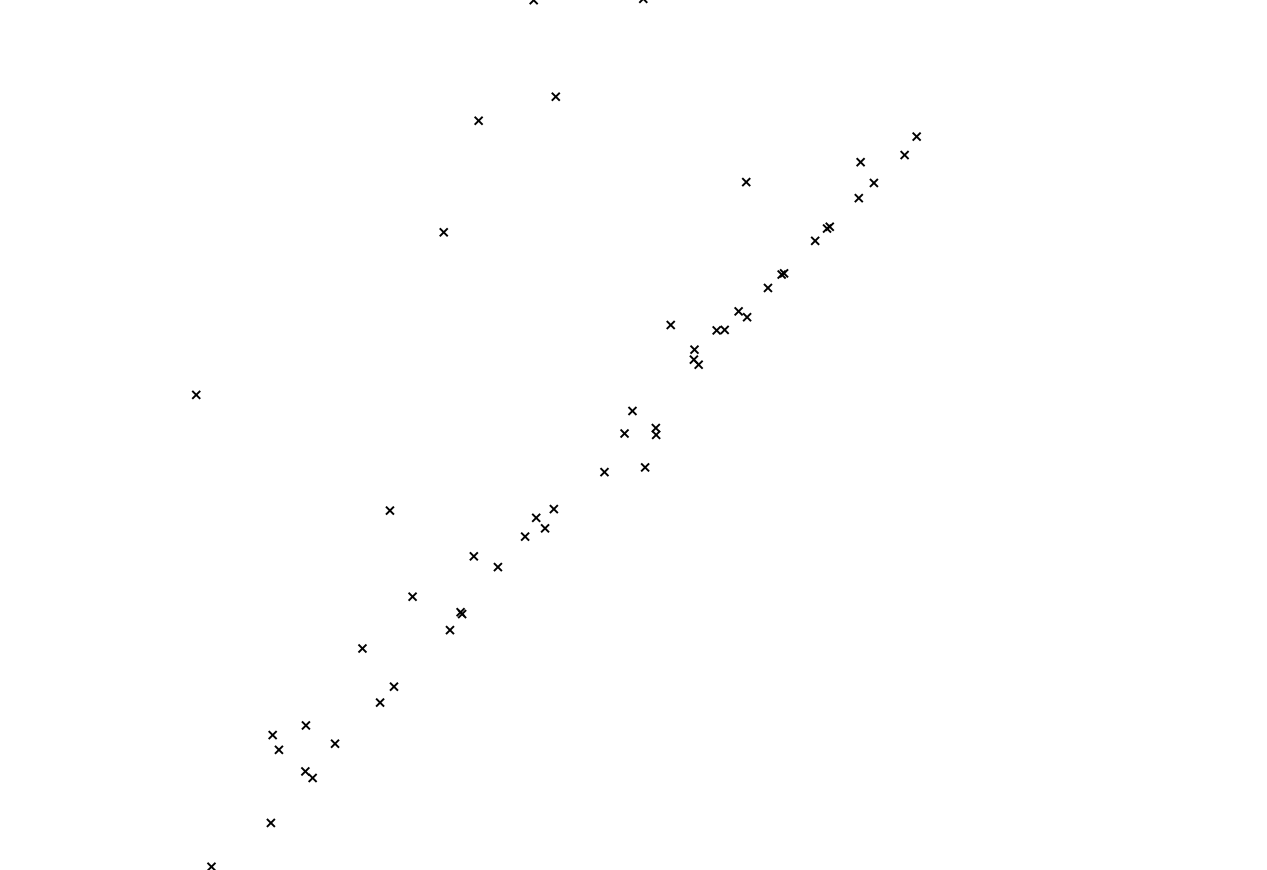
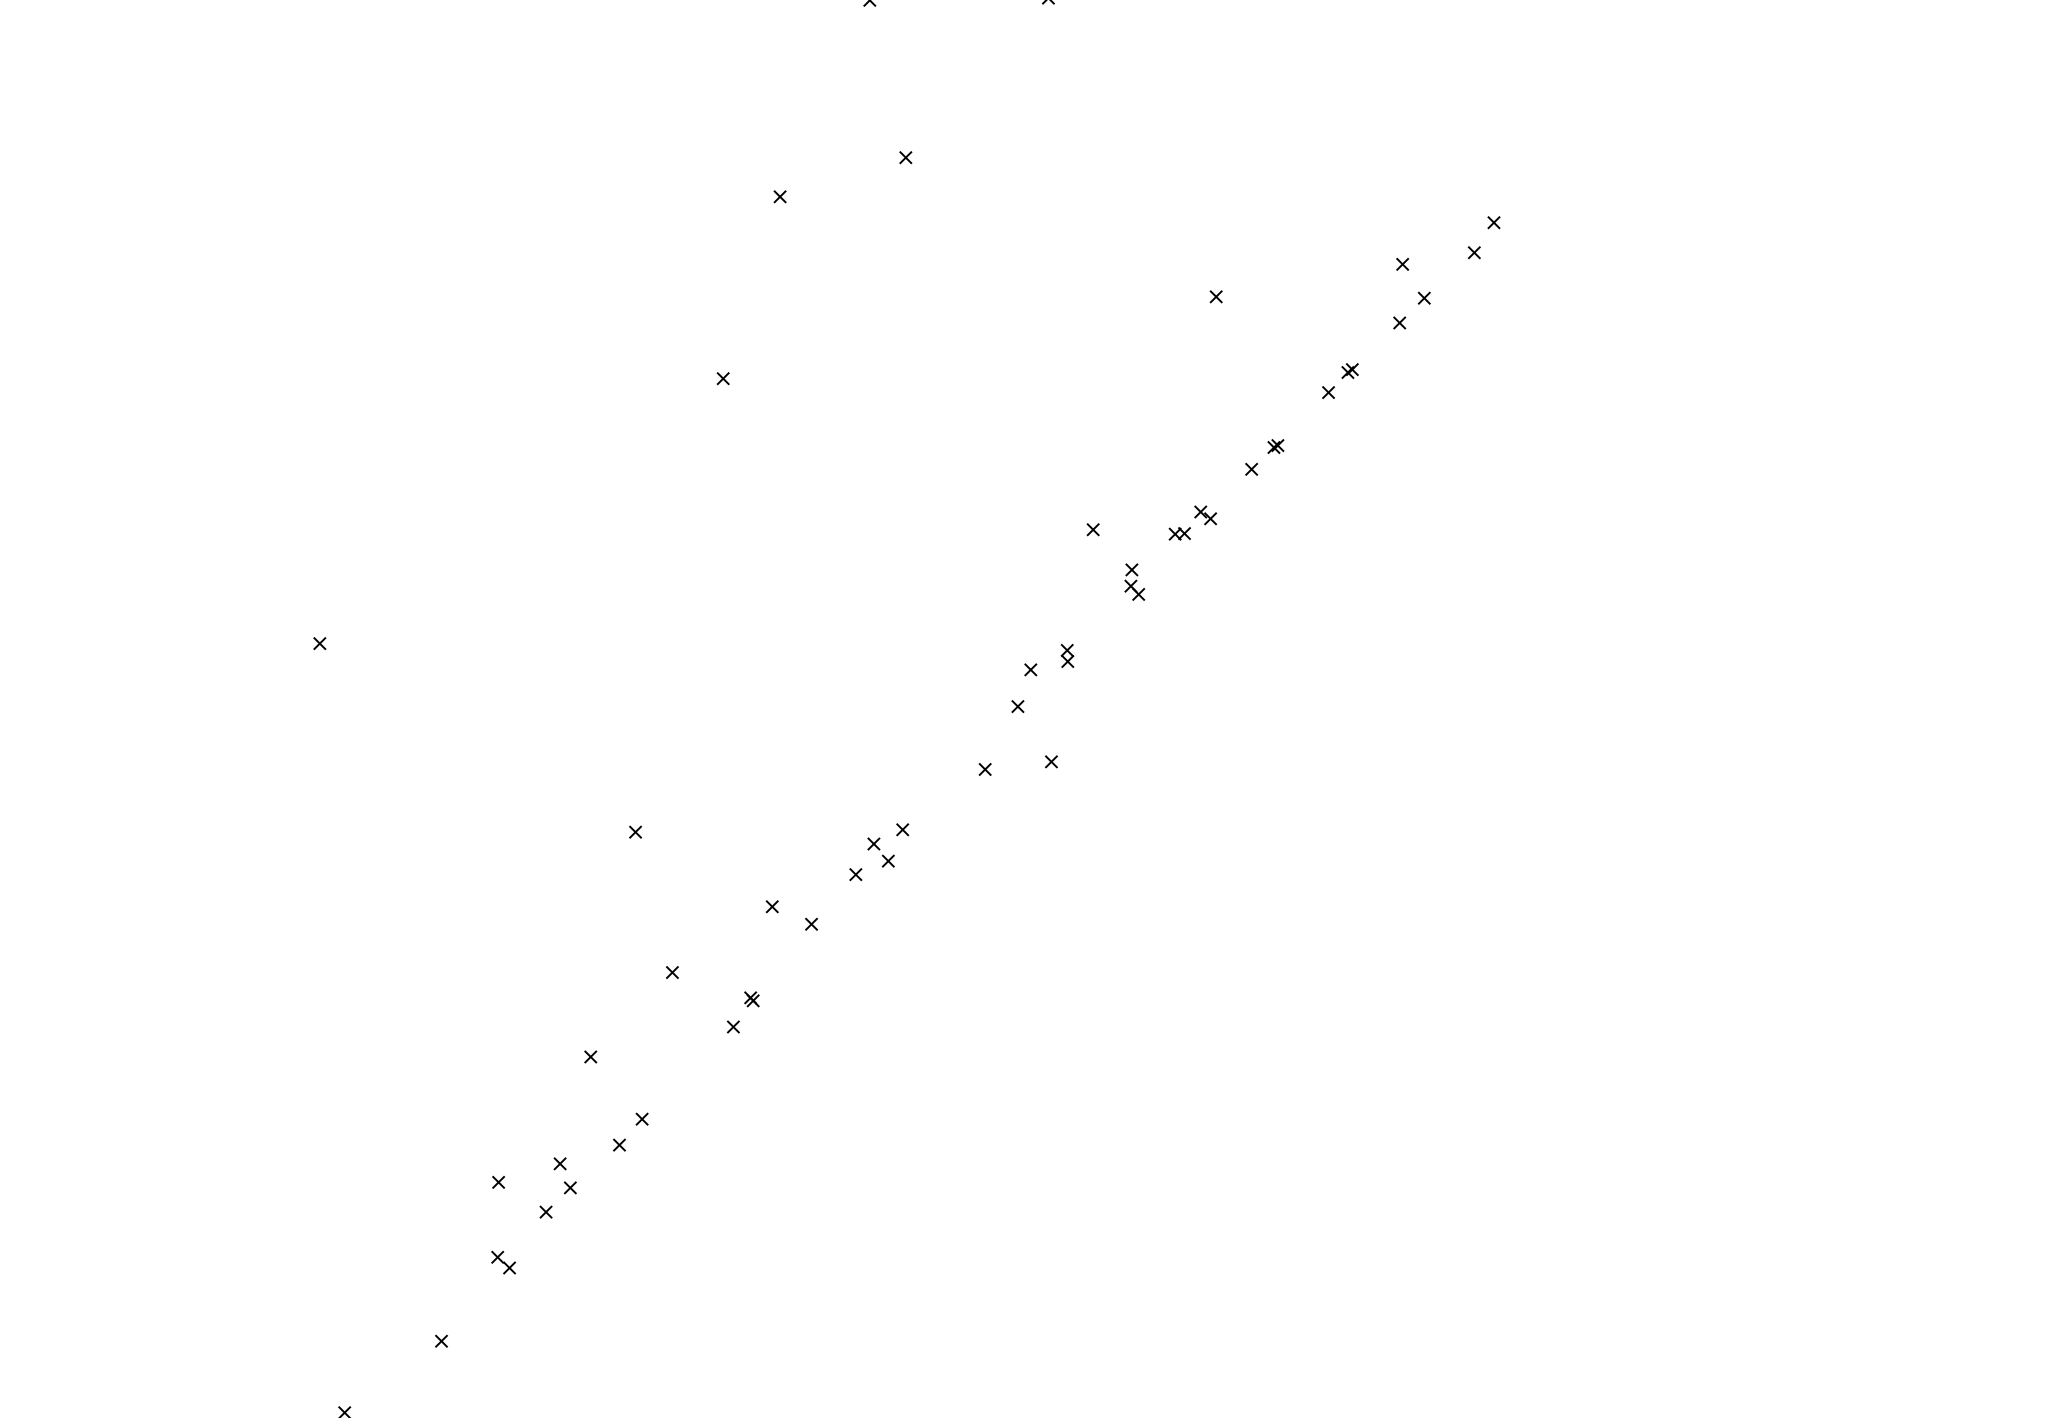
part: (731, 320) -> (1192, 522), size x0.71
part: (655, 431) -> (1066, 656), moved
part: (275, 742) -> (564, 1175), moved

